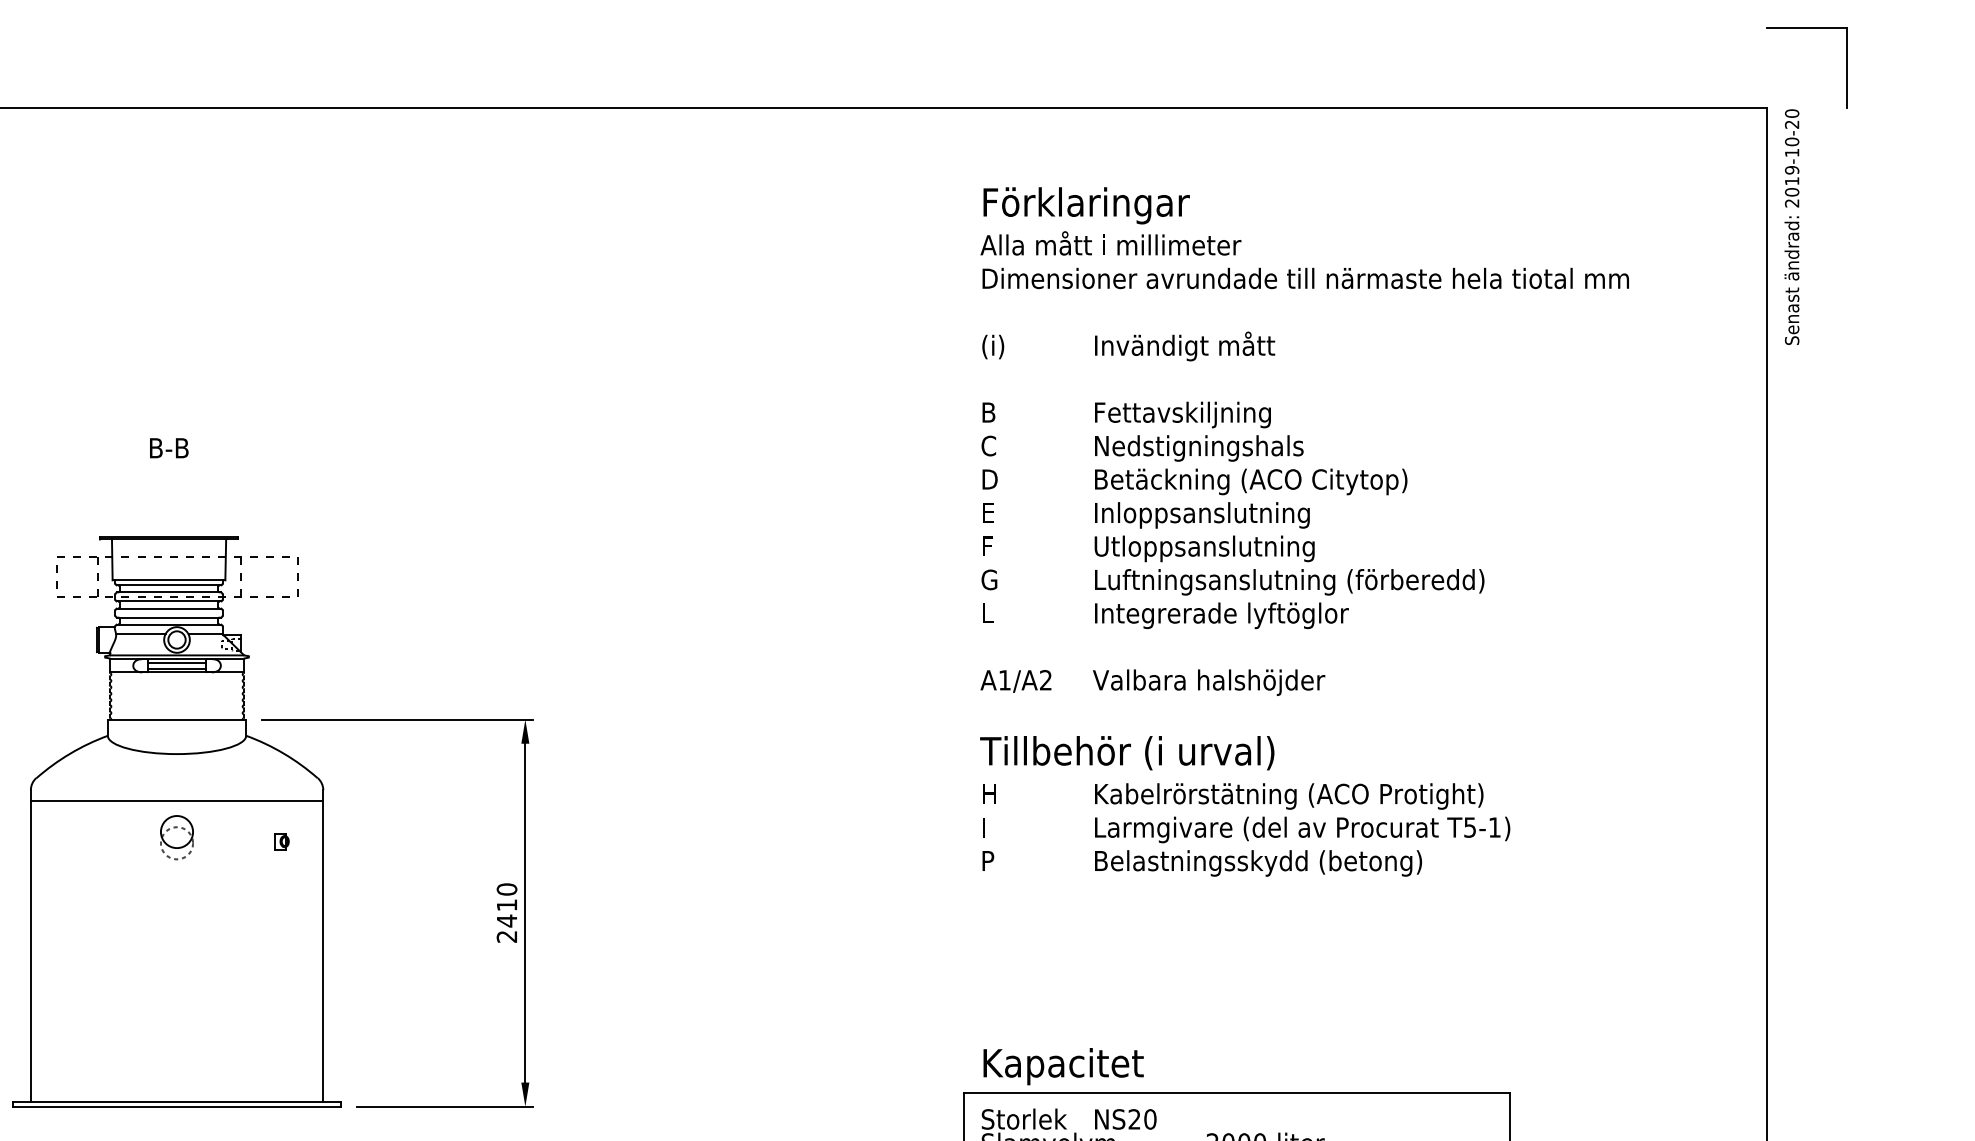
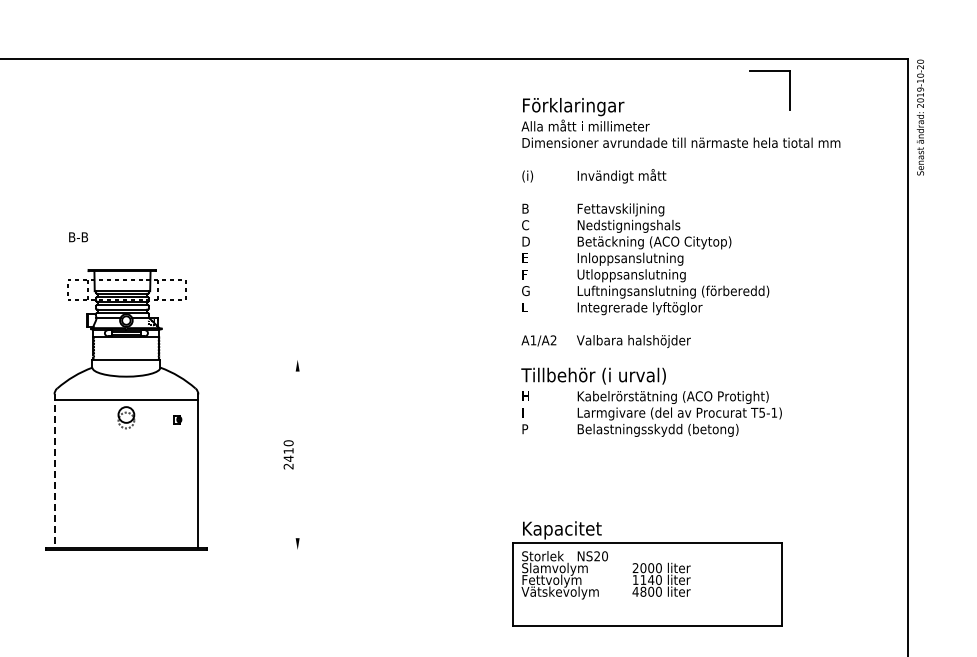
part: (1806, 29) -> (769, 71), moved
text: (169, 448) -> (78, 237), moved
line: (396, 719) -> (234, 359), removed
line: (524, 912) -> (297, 454), removed
line: (30, 946) -> (54, 471), solid -> dashed
line: (443, 1107) -> (257, 550), removed

